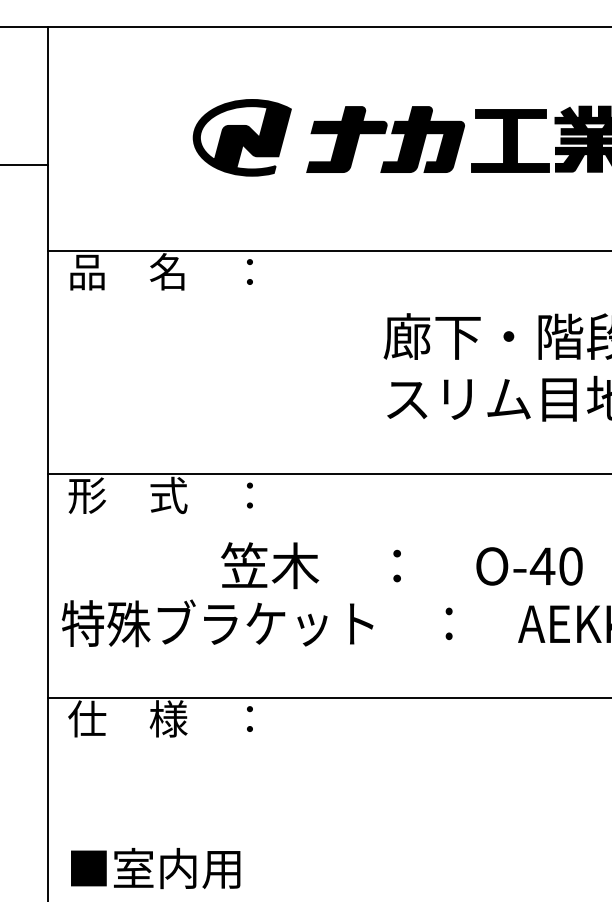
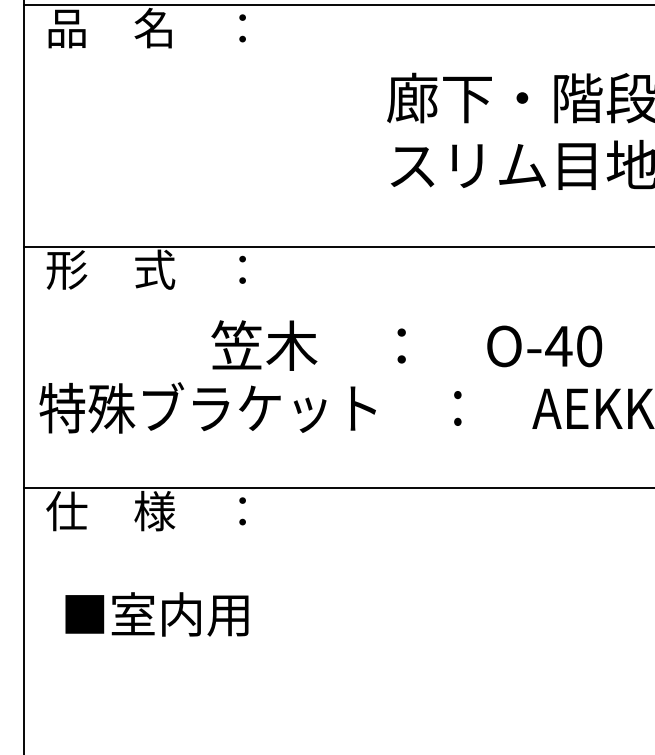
text: (155, 868) -> (156, 614), moved

